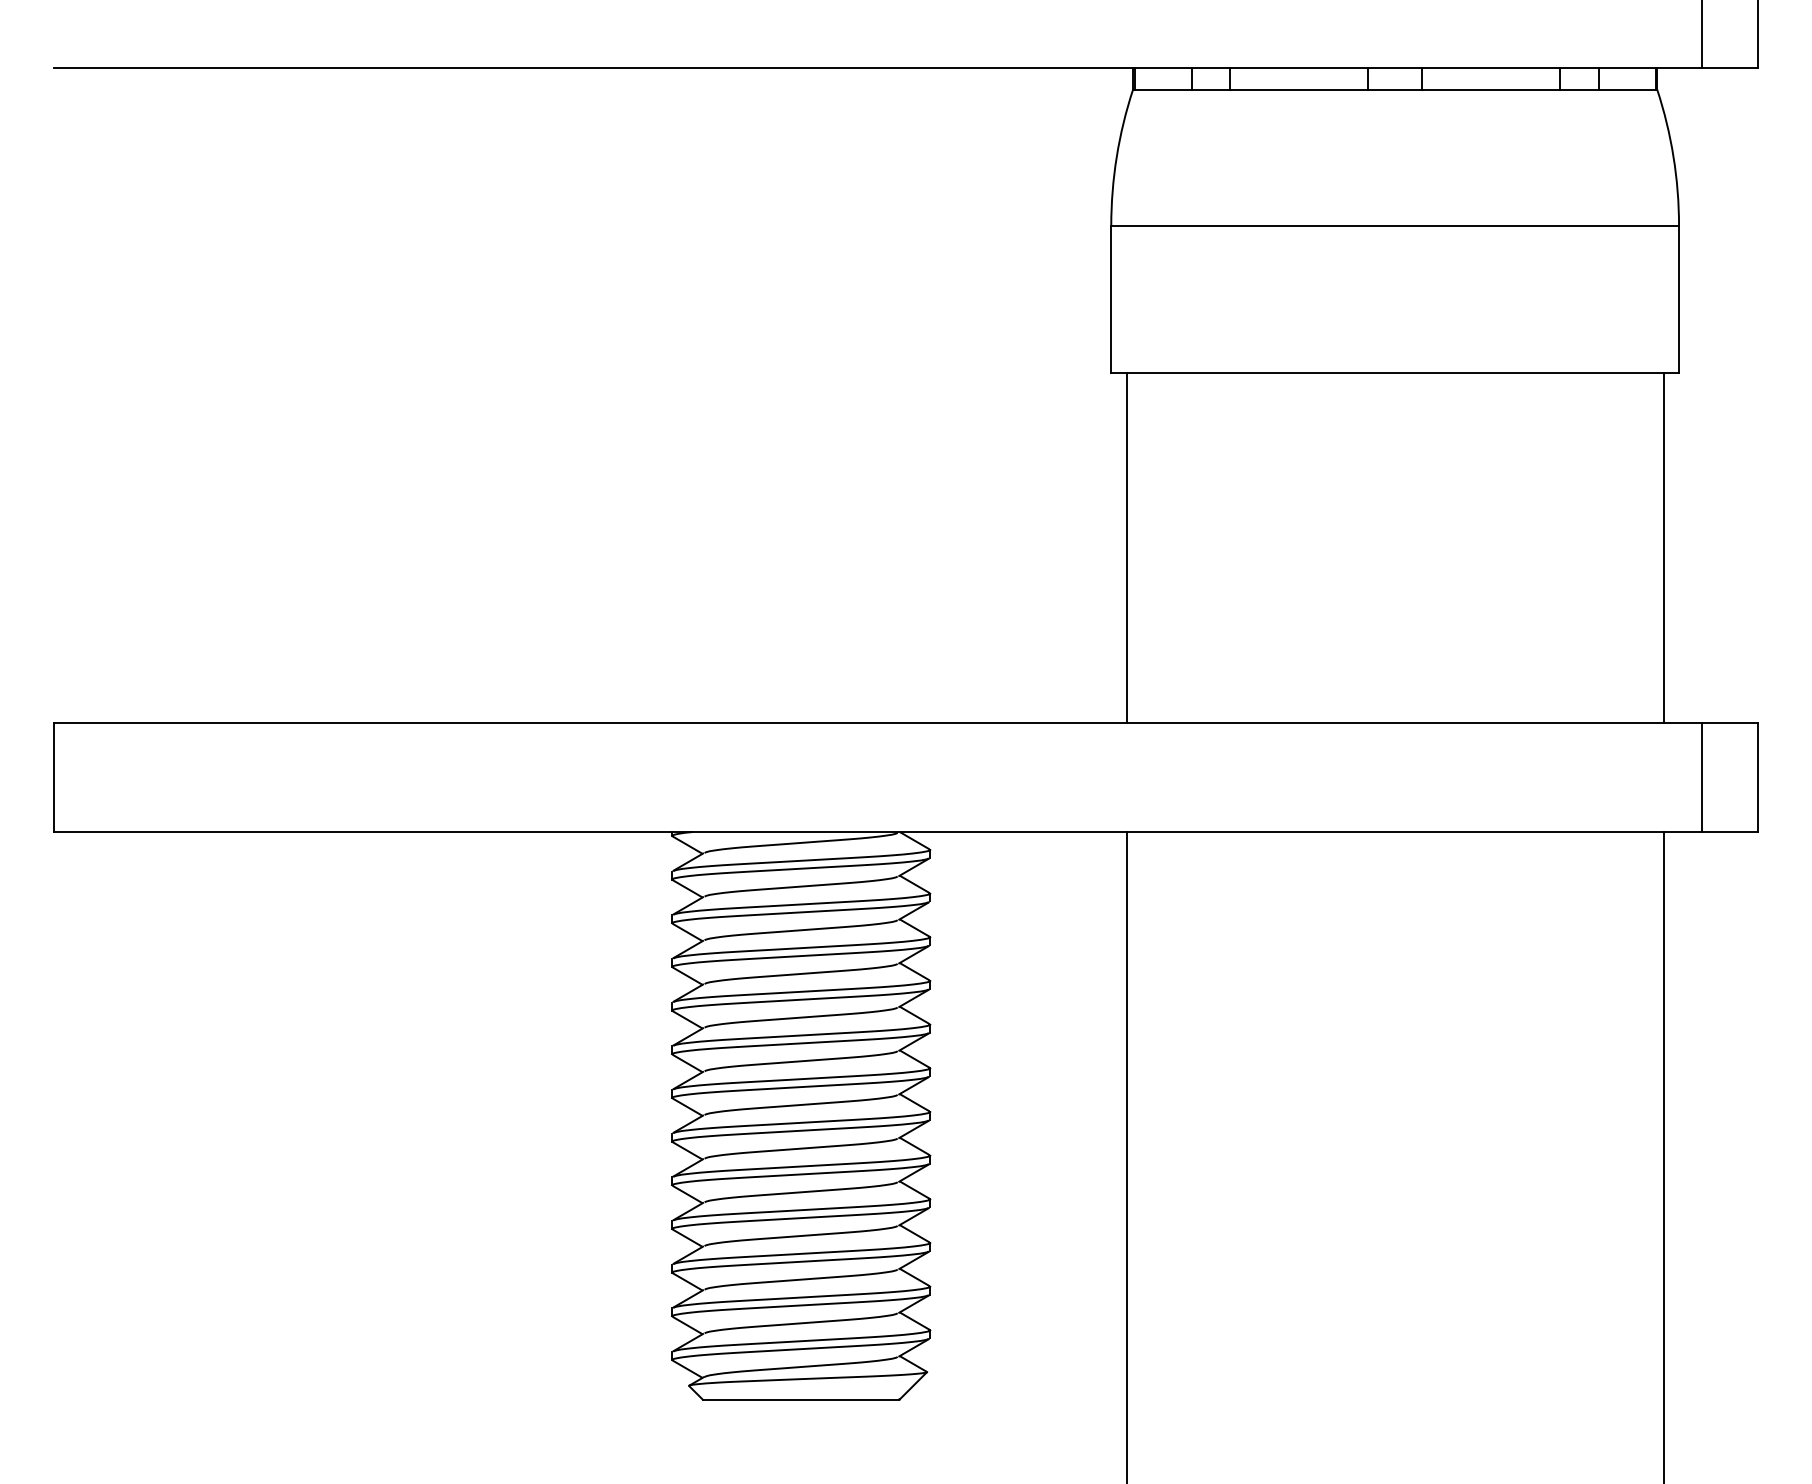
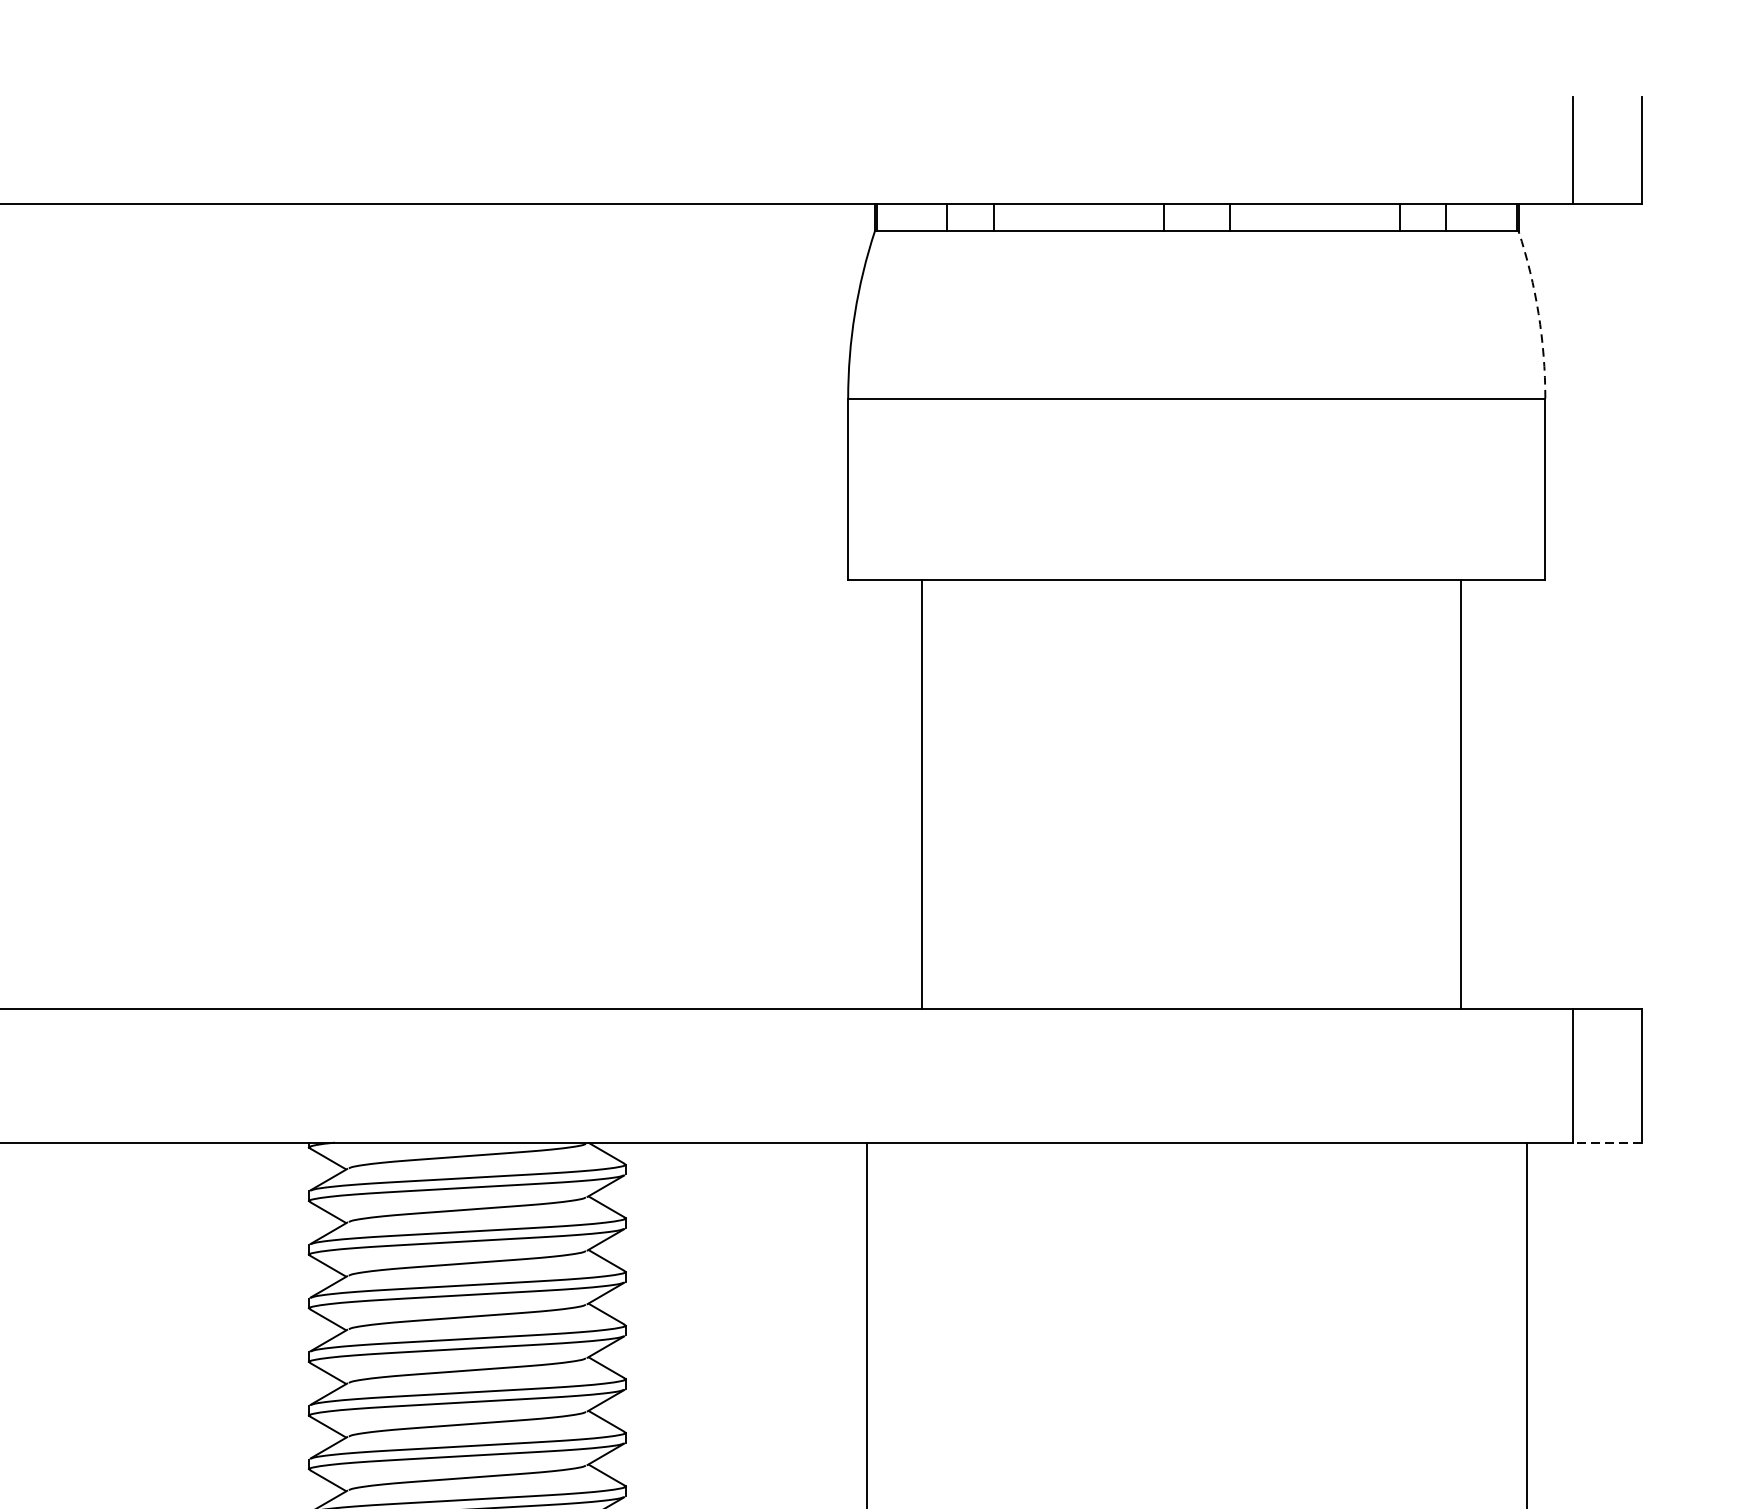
arc: (1673, 156) -> (1538, 313), solid -> dashed
line: (1126, 547) -> (922, 793), moved
line: (1663, 547) -> (1461, 793), moved
line: (1729, 832) -> (1607, 1143), solid -> dashed

